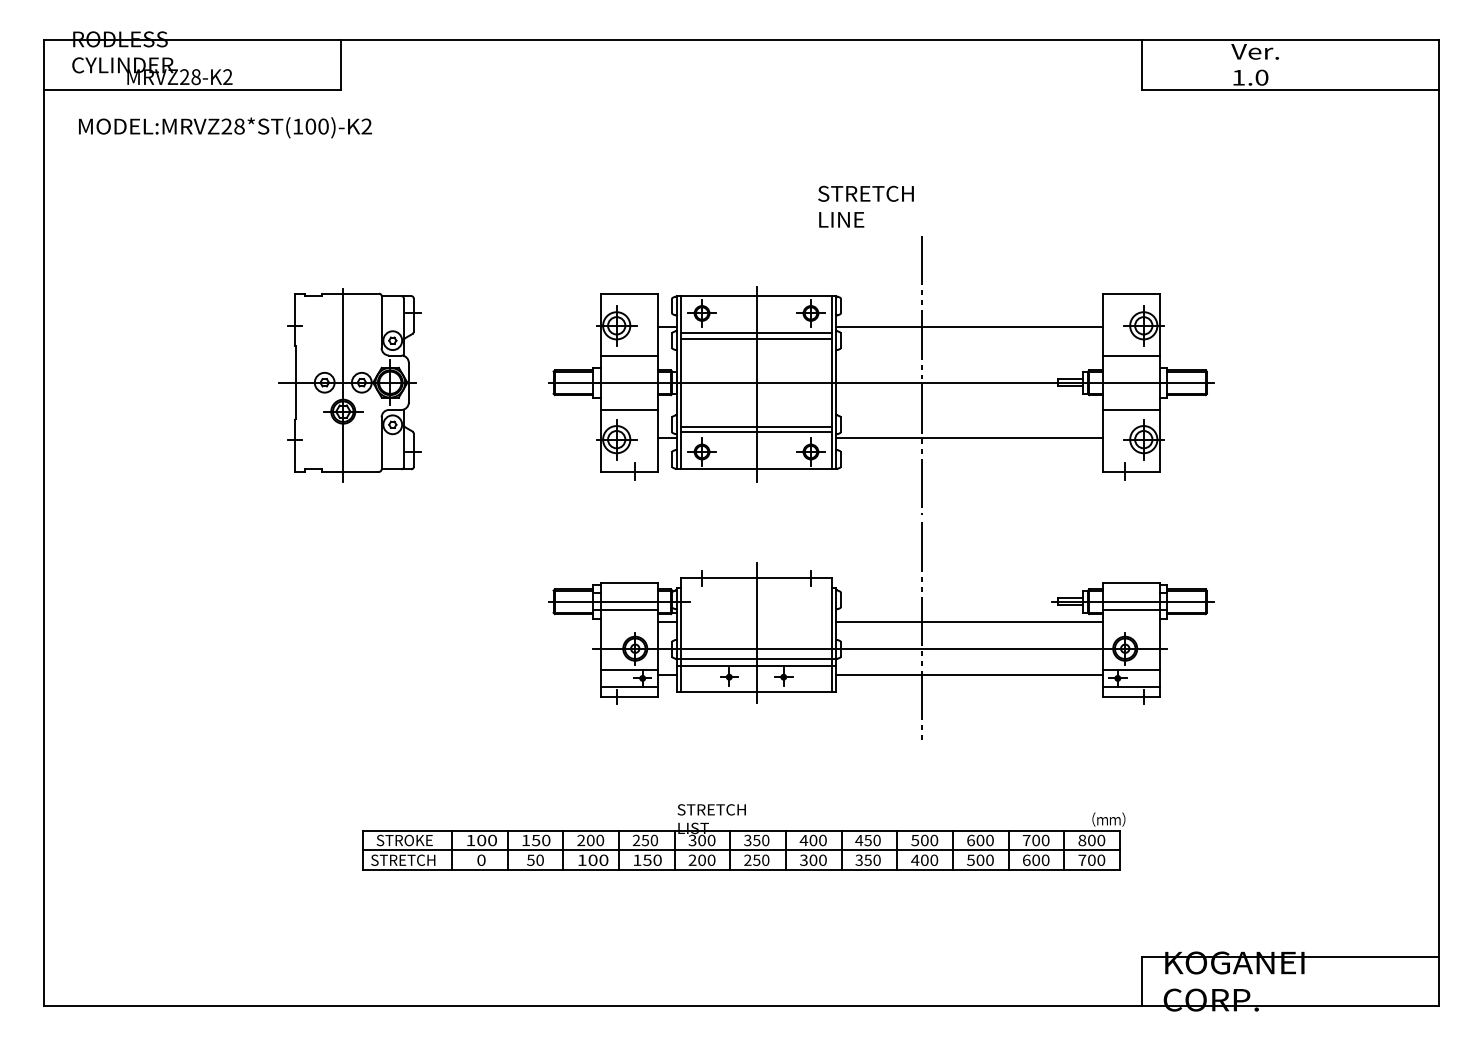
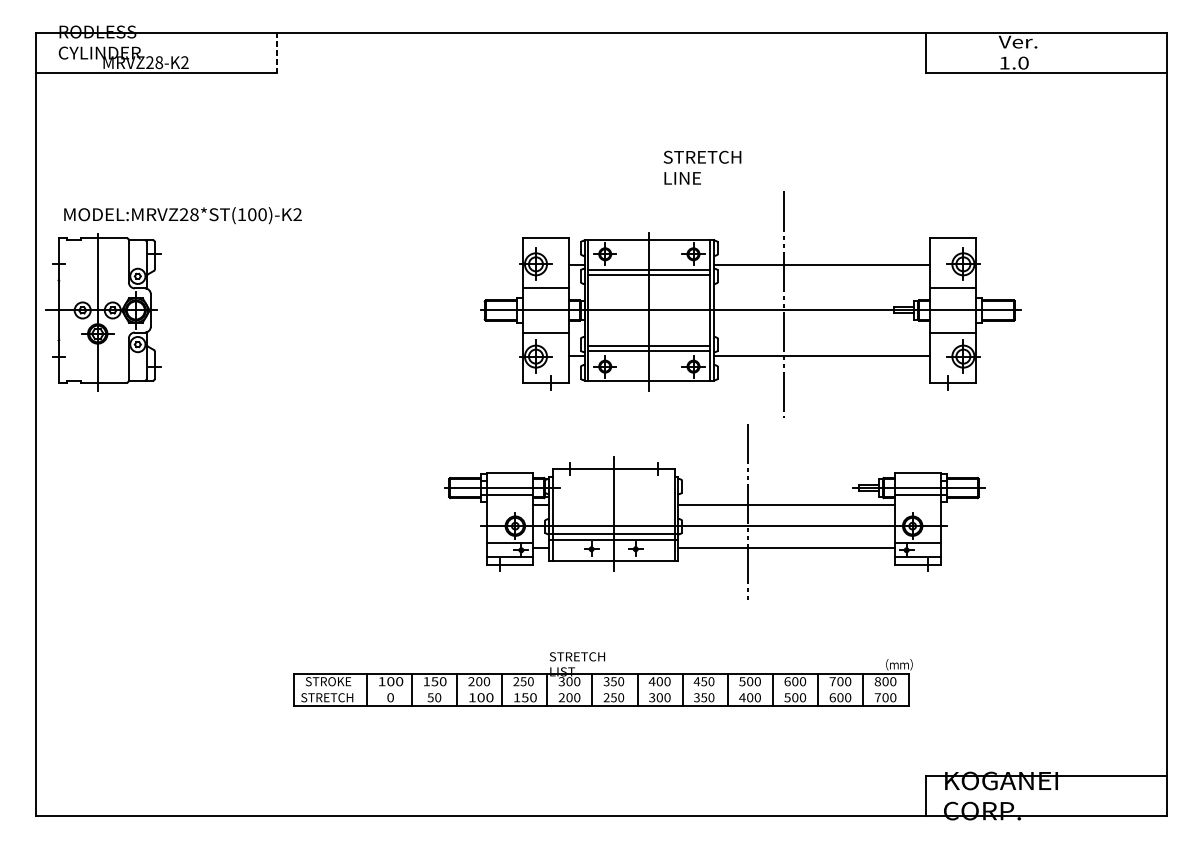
line: (341, 64) -> (277, 52), solid -> dashed
text: (225, 127) -> (183, 215), moved
part: (881, 375) -> (750, 304), moved
part: (349, 385) -> (102, 312), moved
line: (741, 850) -> (601, 689), removed

